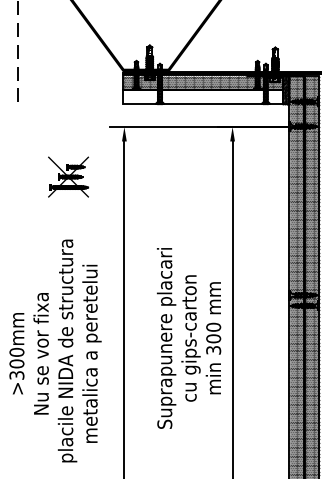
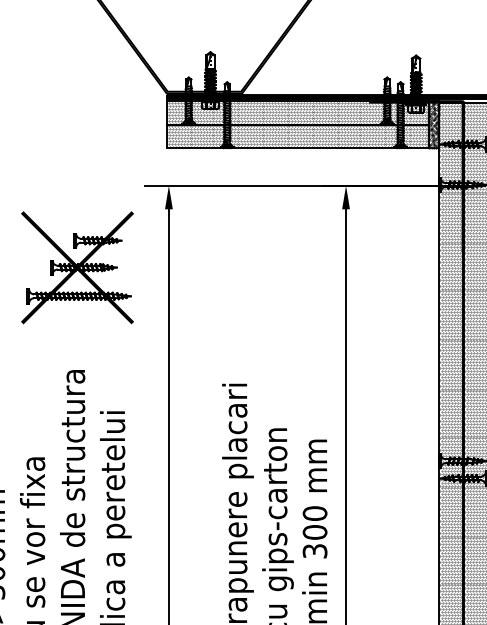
hatch: (202, 96) -> (296, 135), added
part: (68, 176) -> (77, 266), size x1.67

